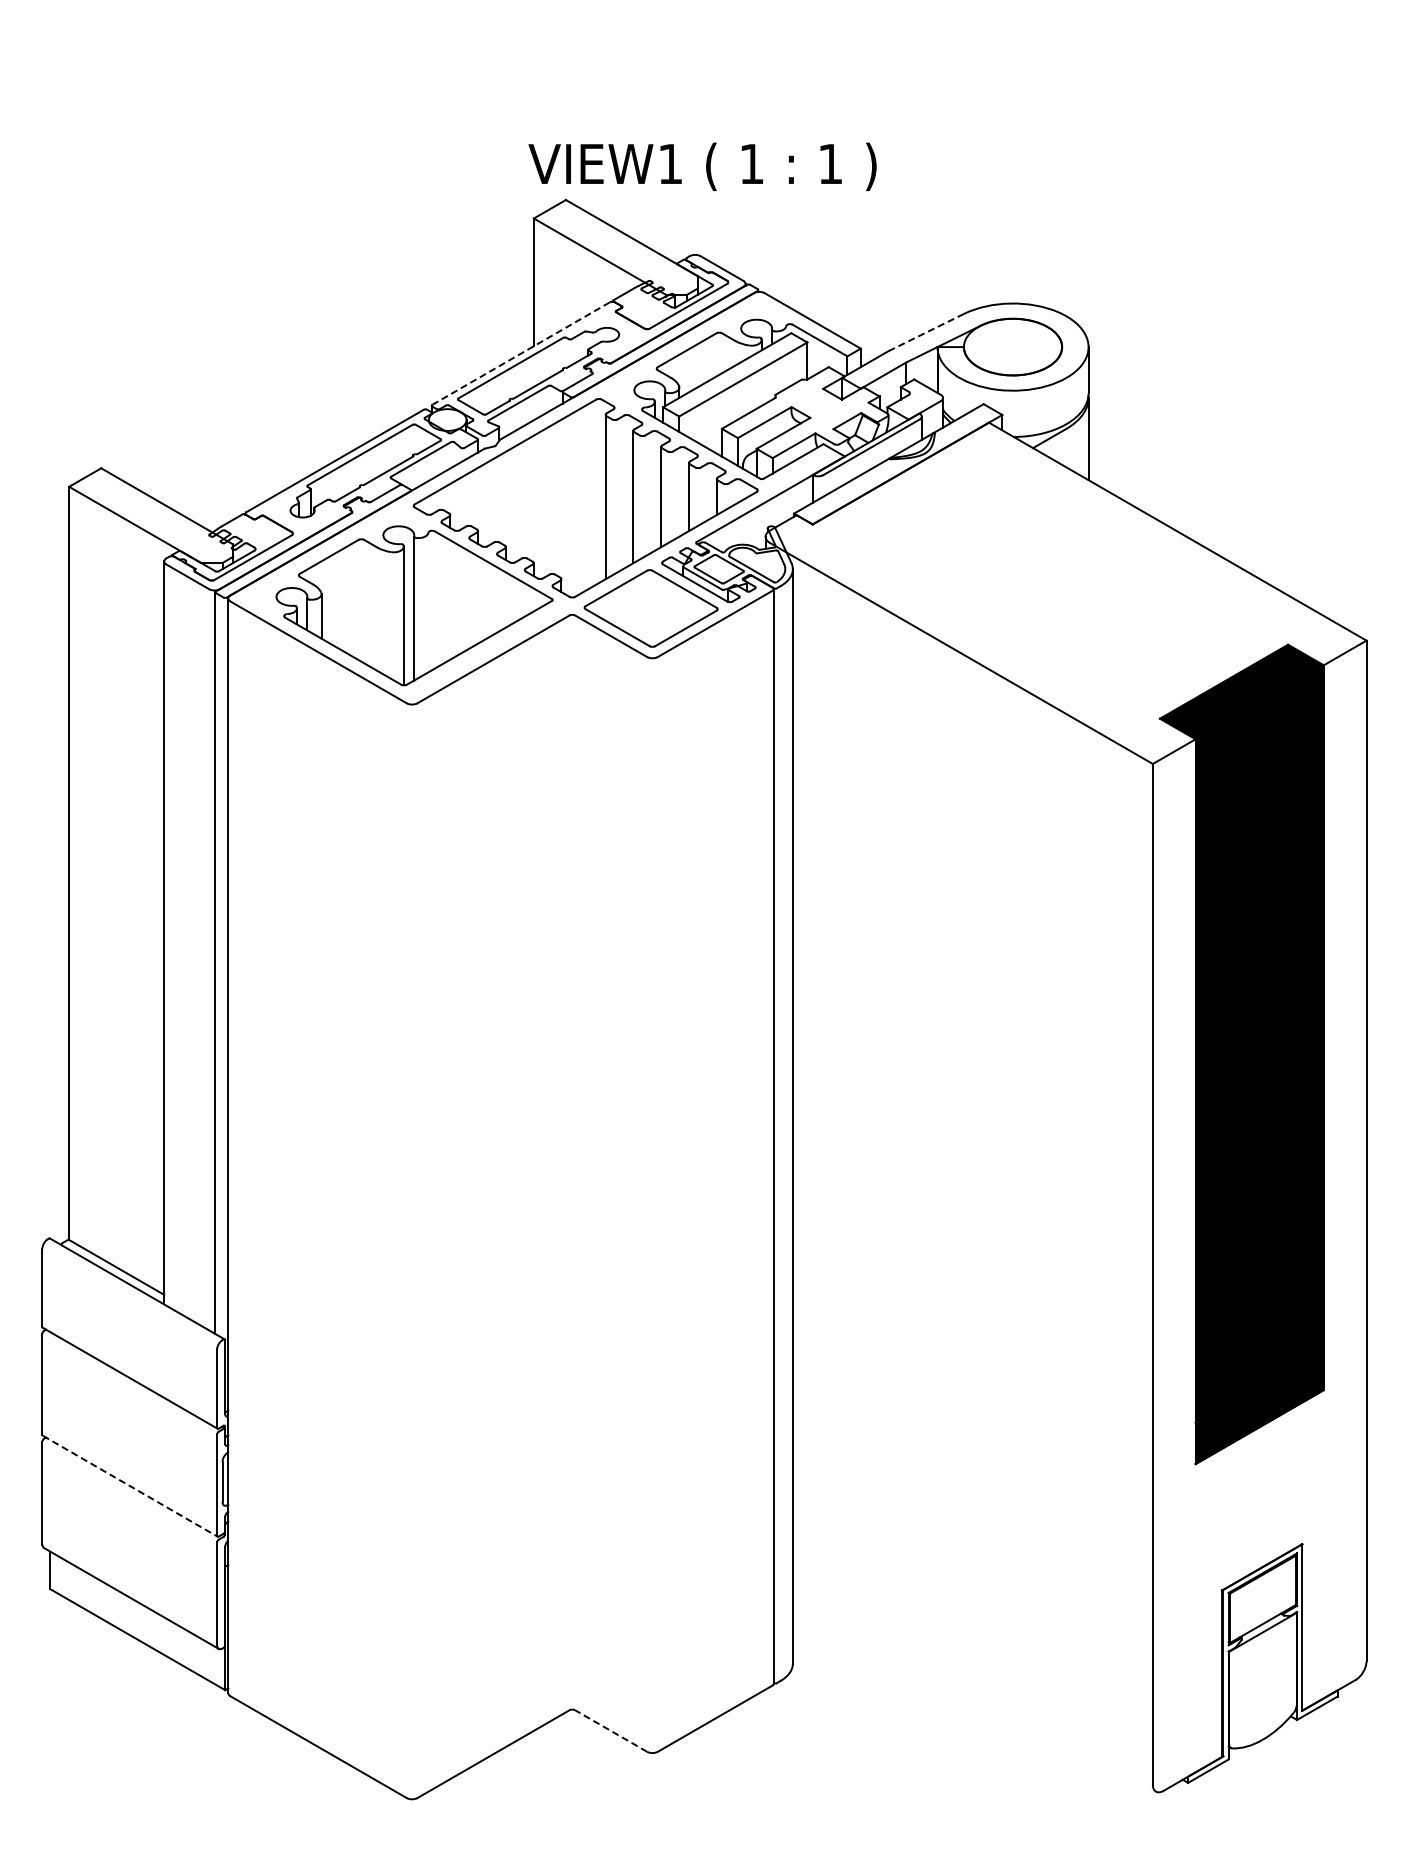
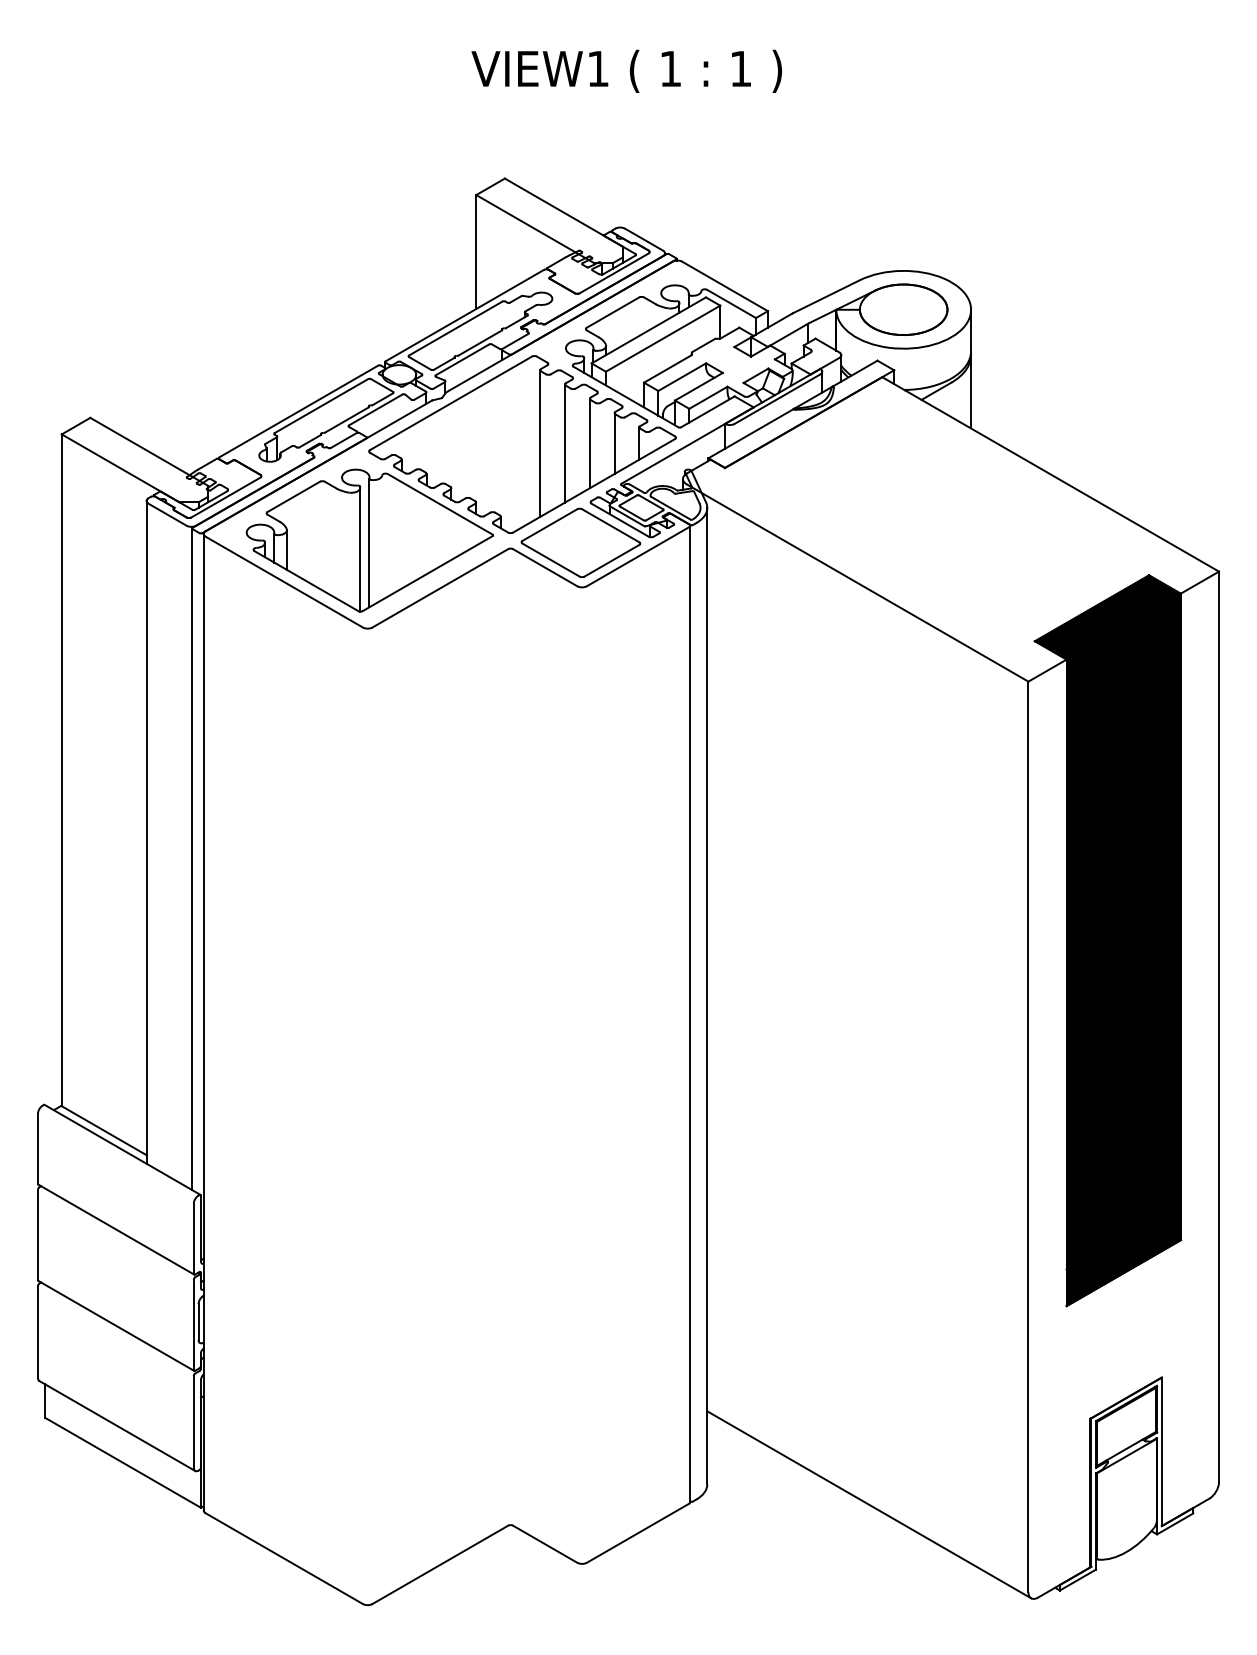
text: (702, 166) -> (626, 71), moved
line: (925, 332) -> (825, 296), dashed -> solid
line: (520, 353) -> (464, 315), dashed -> solid
line: (130, 1486) -> (116, 1326), dashed -> solid
line: (973, 1686) -> (868, 1504), added
line: (611, 1730) -> (545, 1543), dashed -> solid

